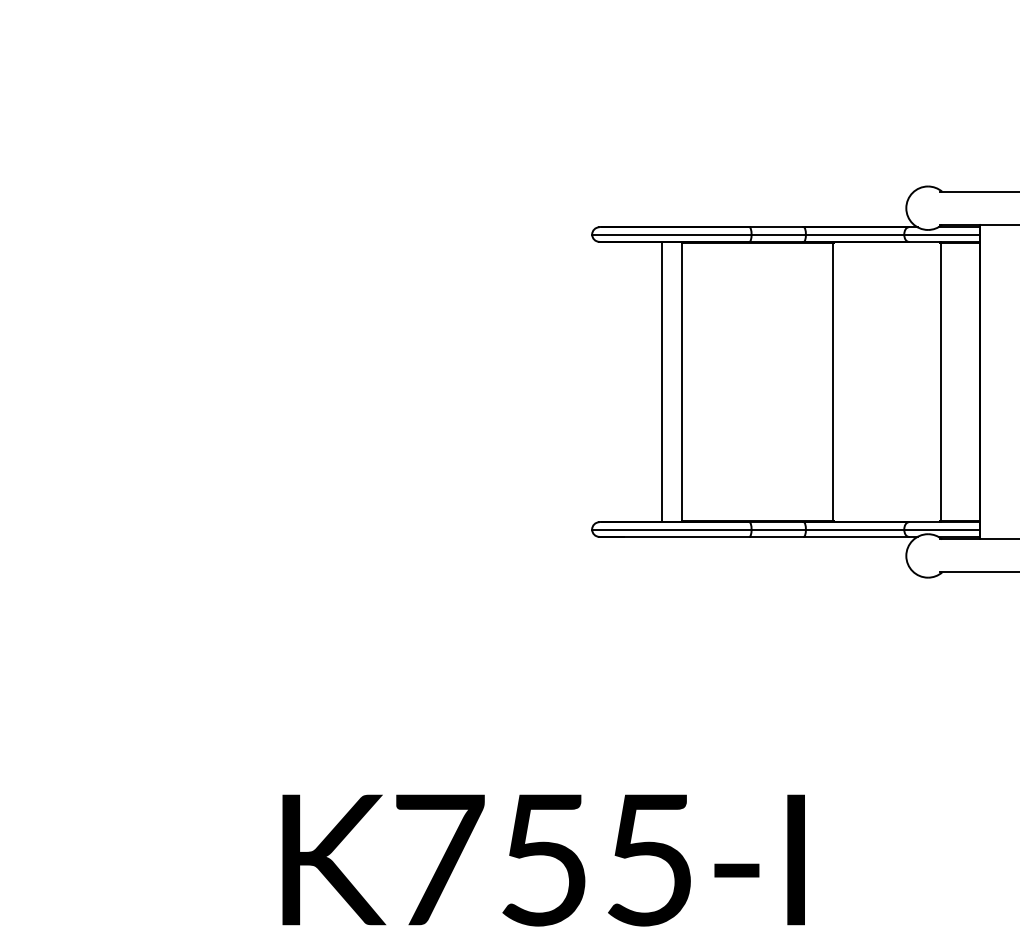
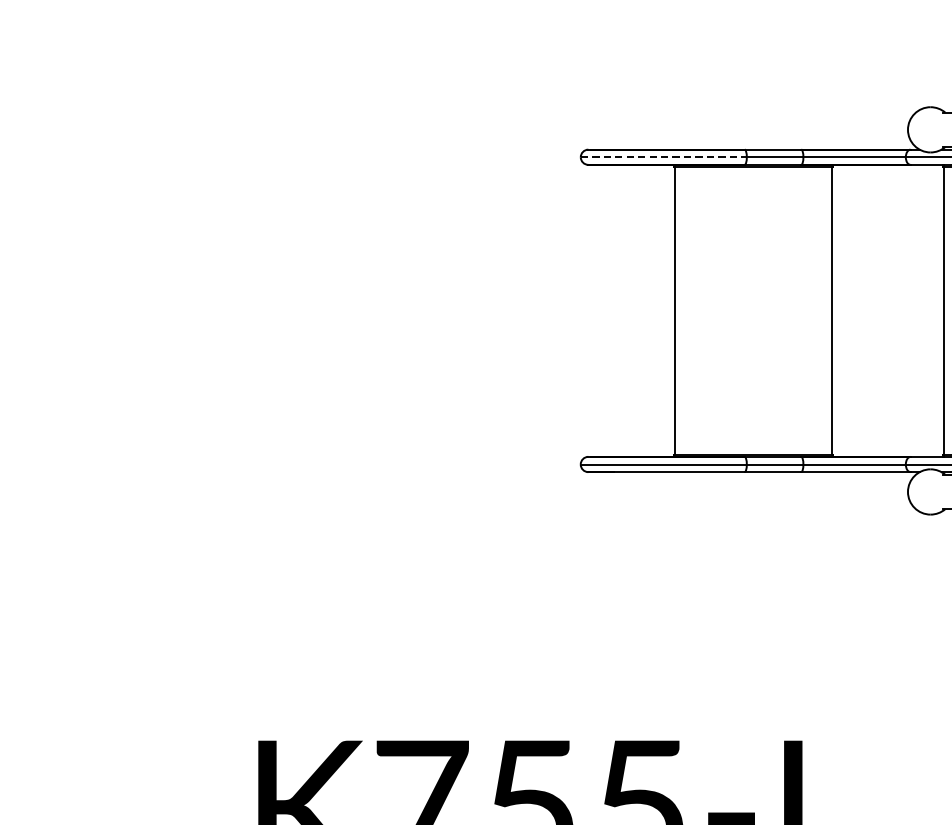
line: (671, 234) -> (663, 157), solid -> dashed
line: (661, 381) -> (653, 310), removed

